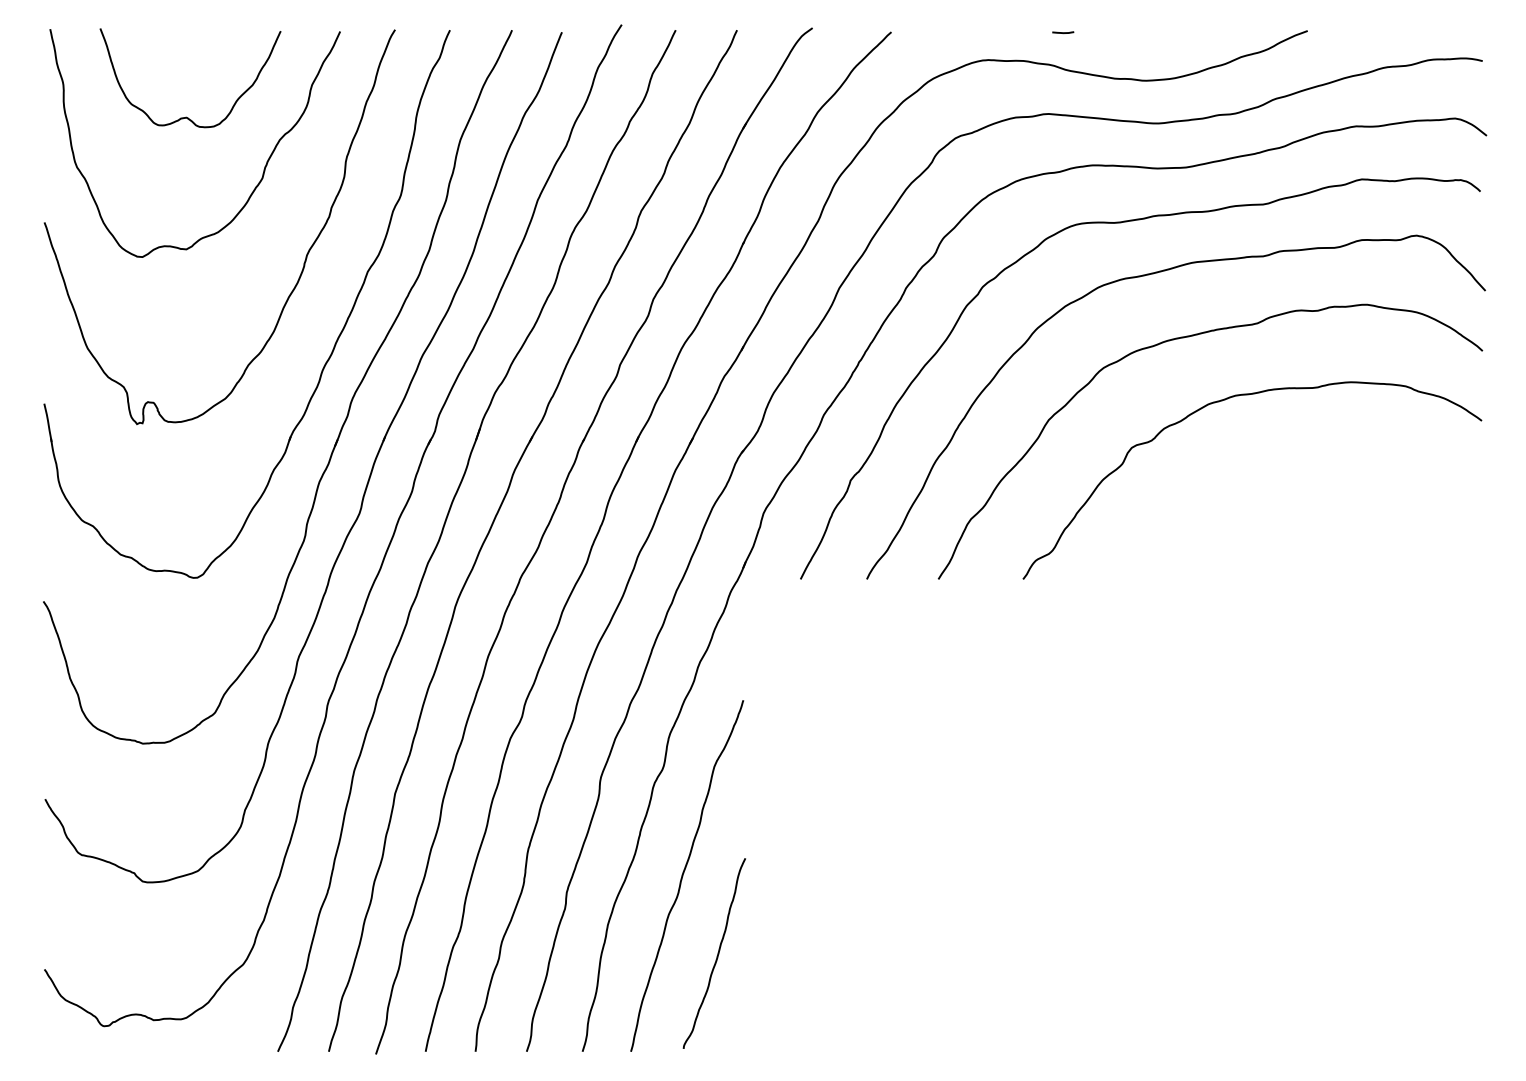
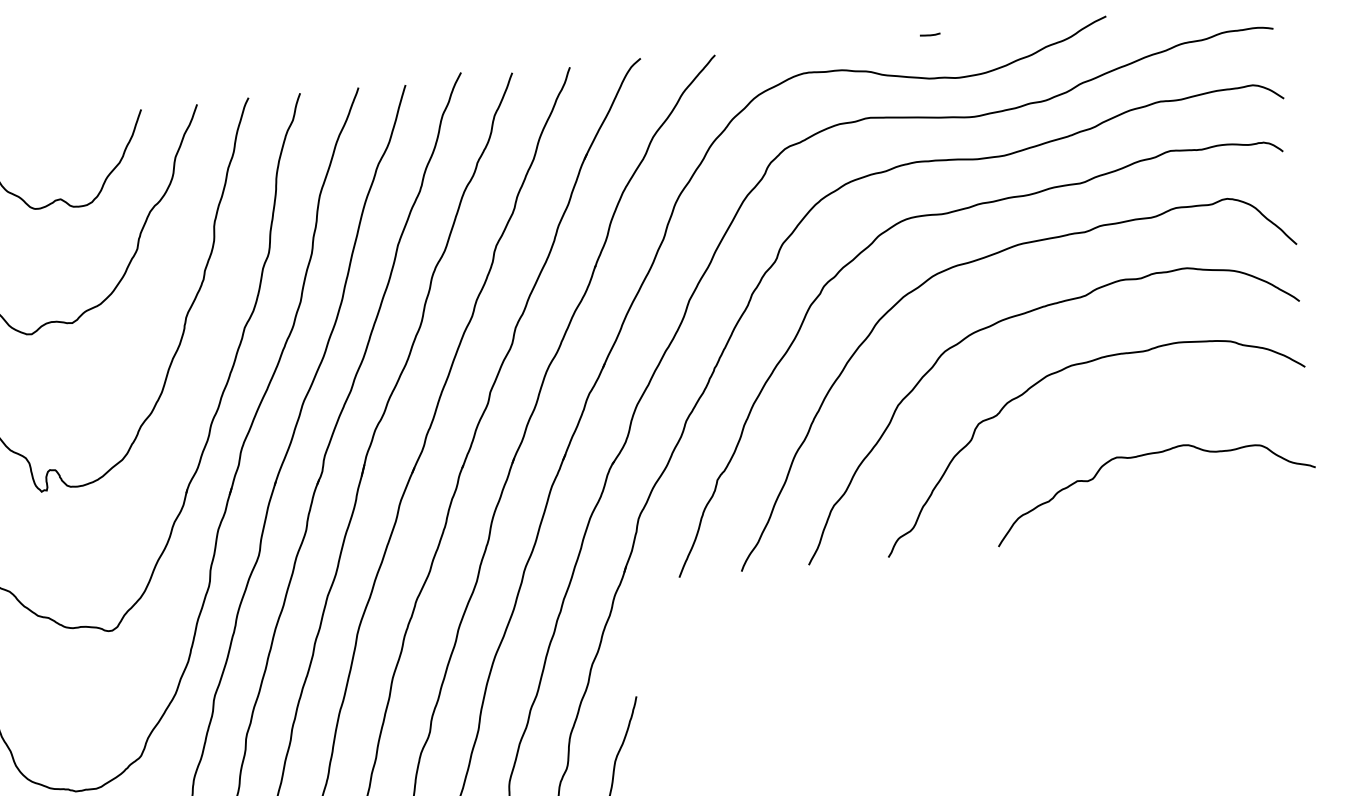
line: (1063, 32) -> (930, 34), moved
curve: (1302, 498) -> (1143, 456), added

